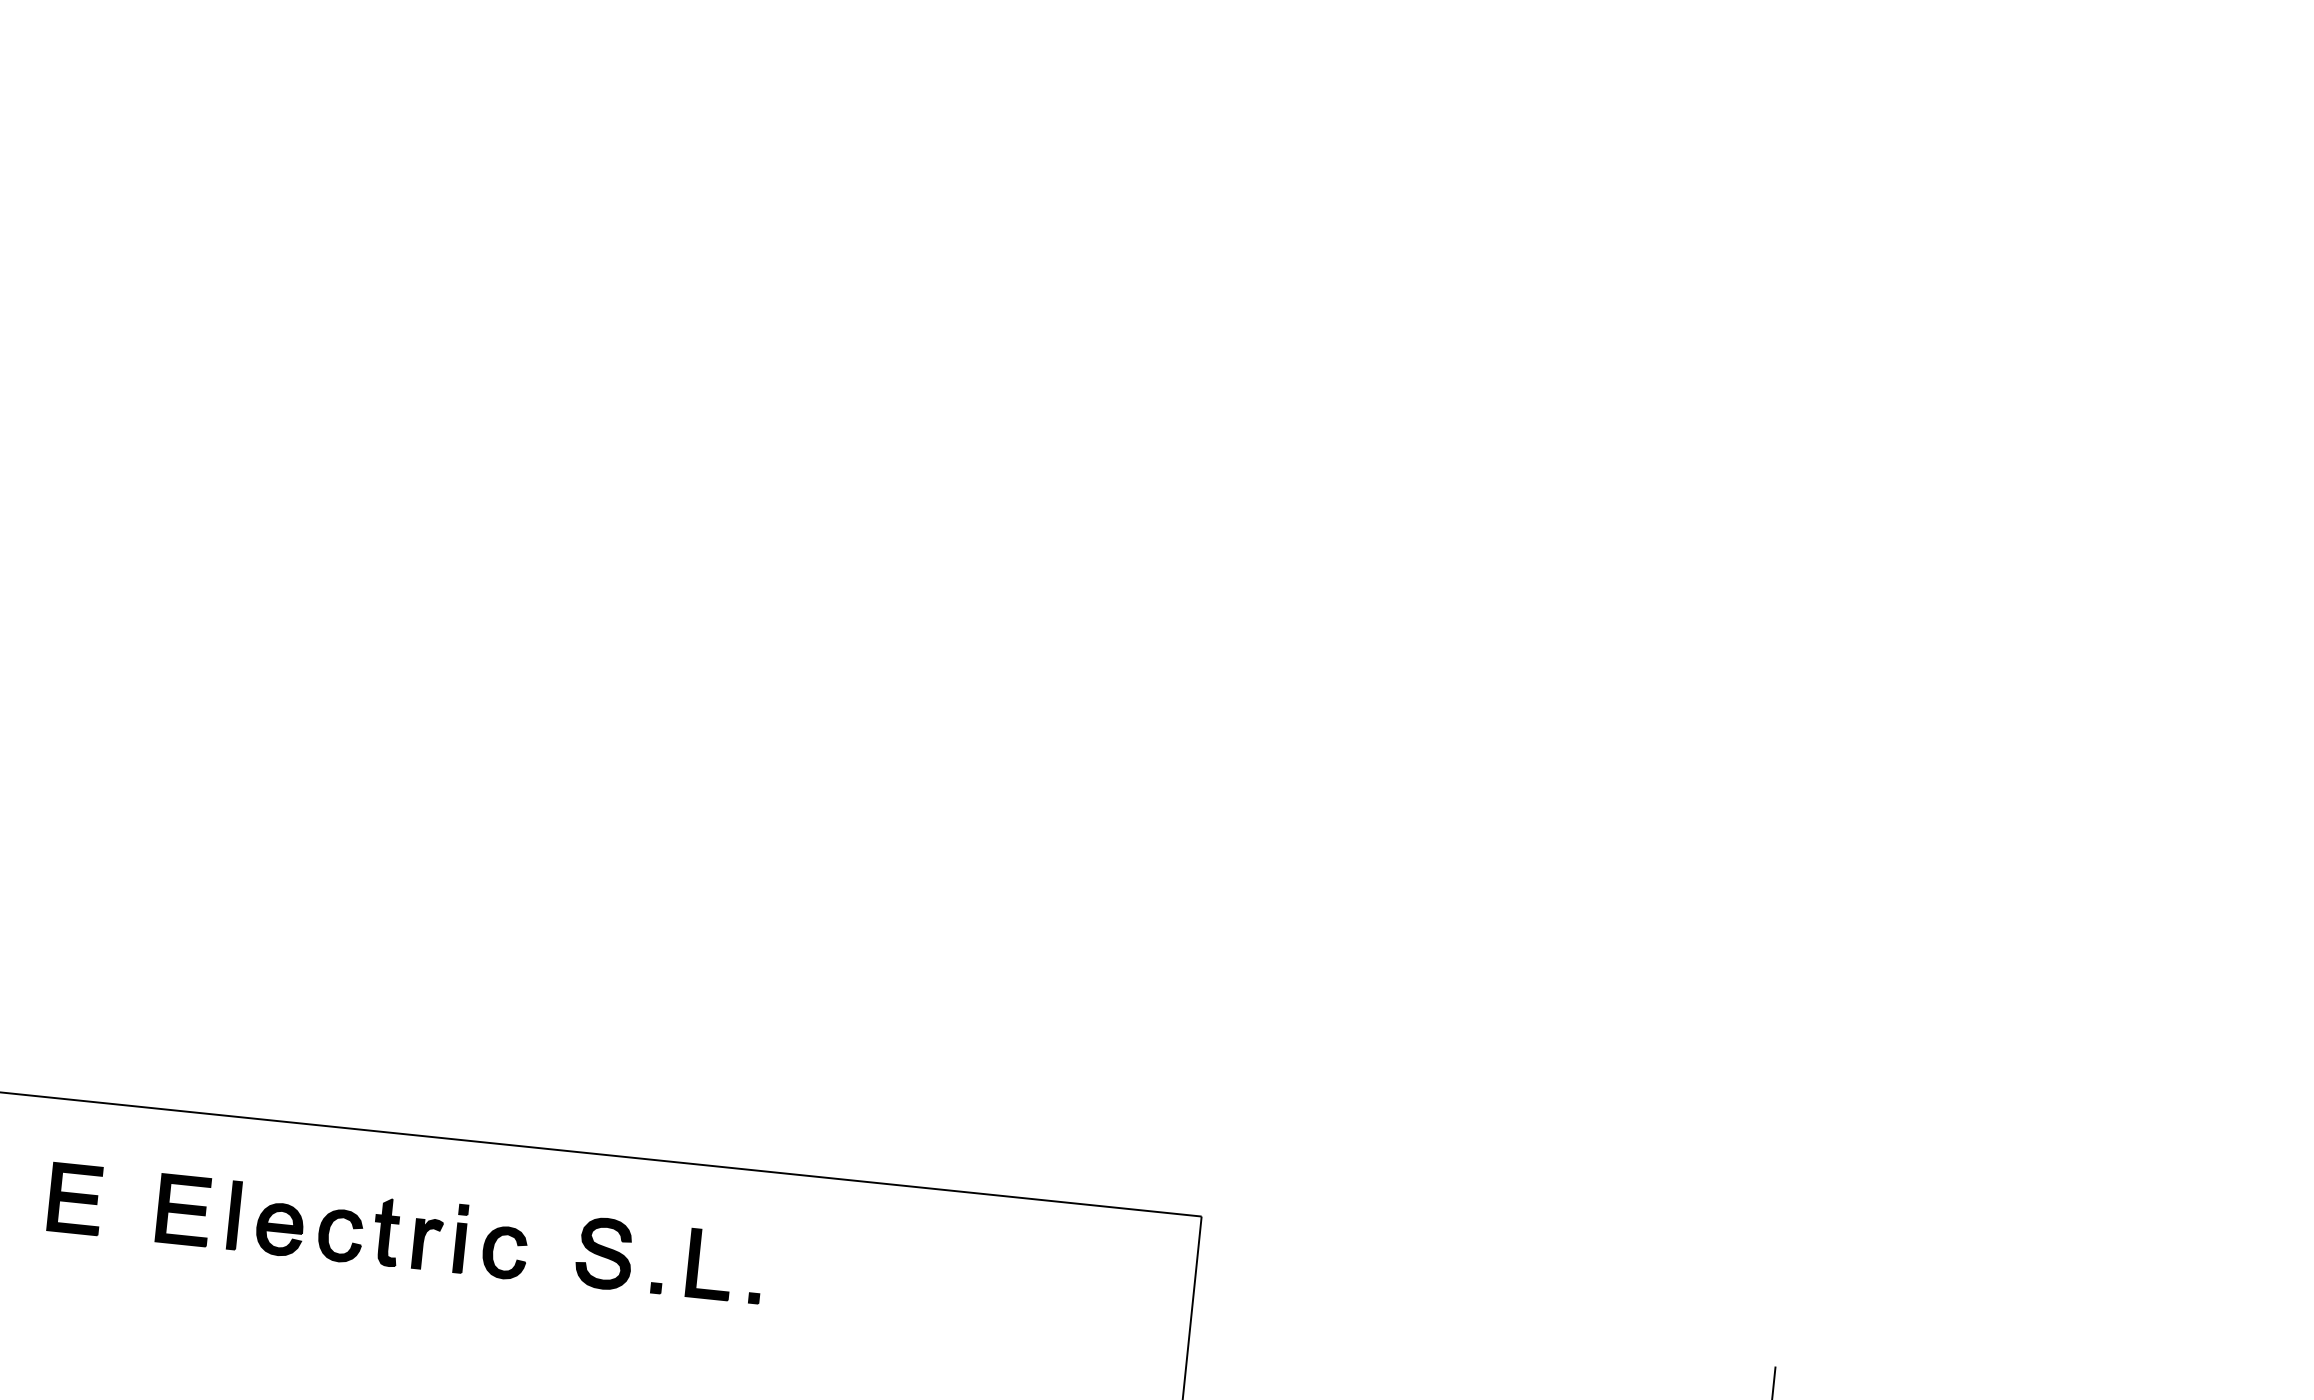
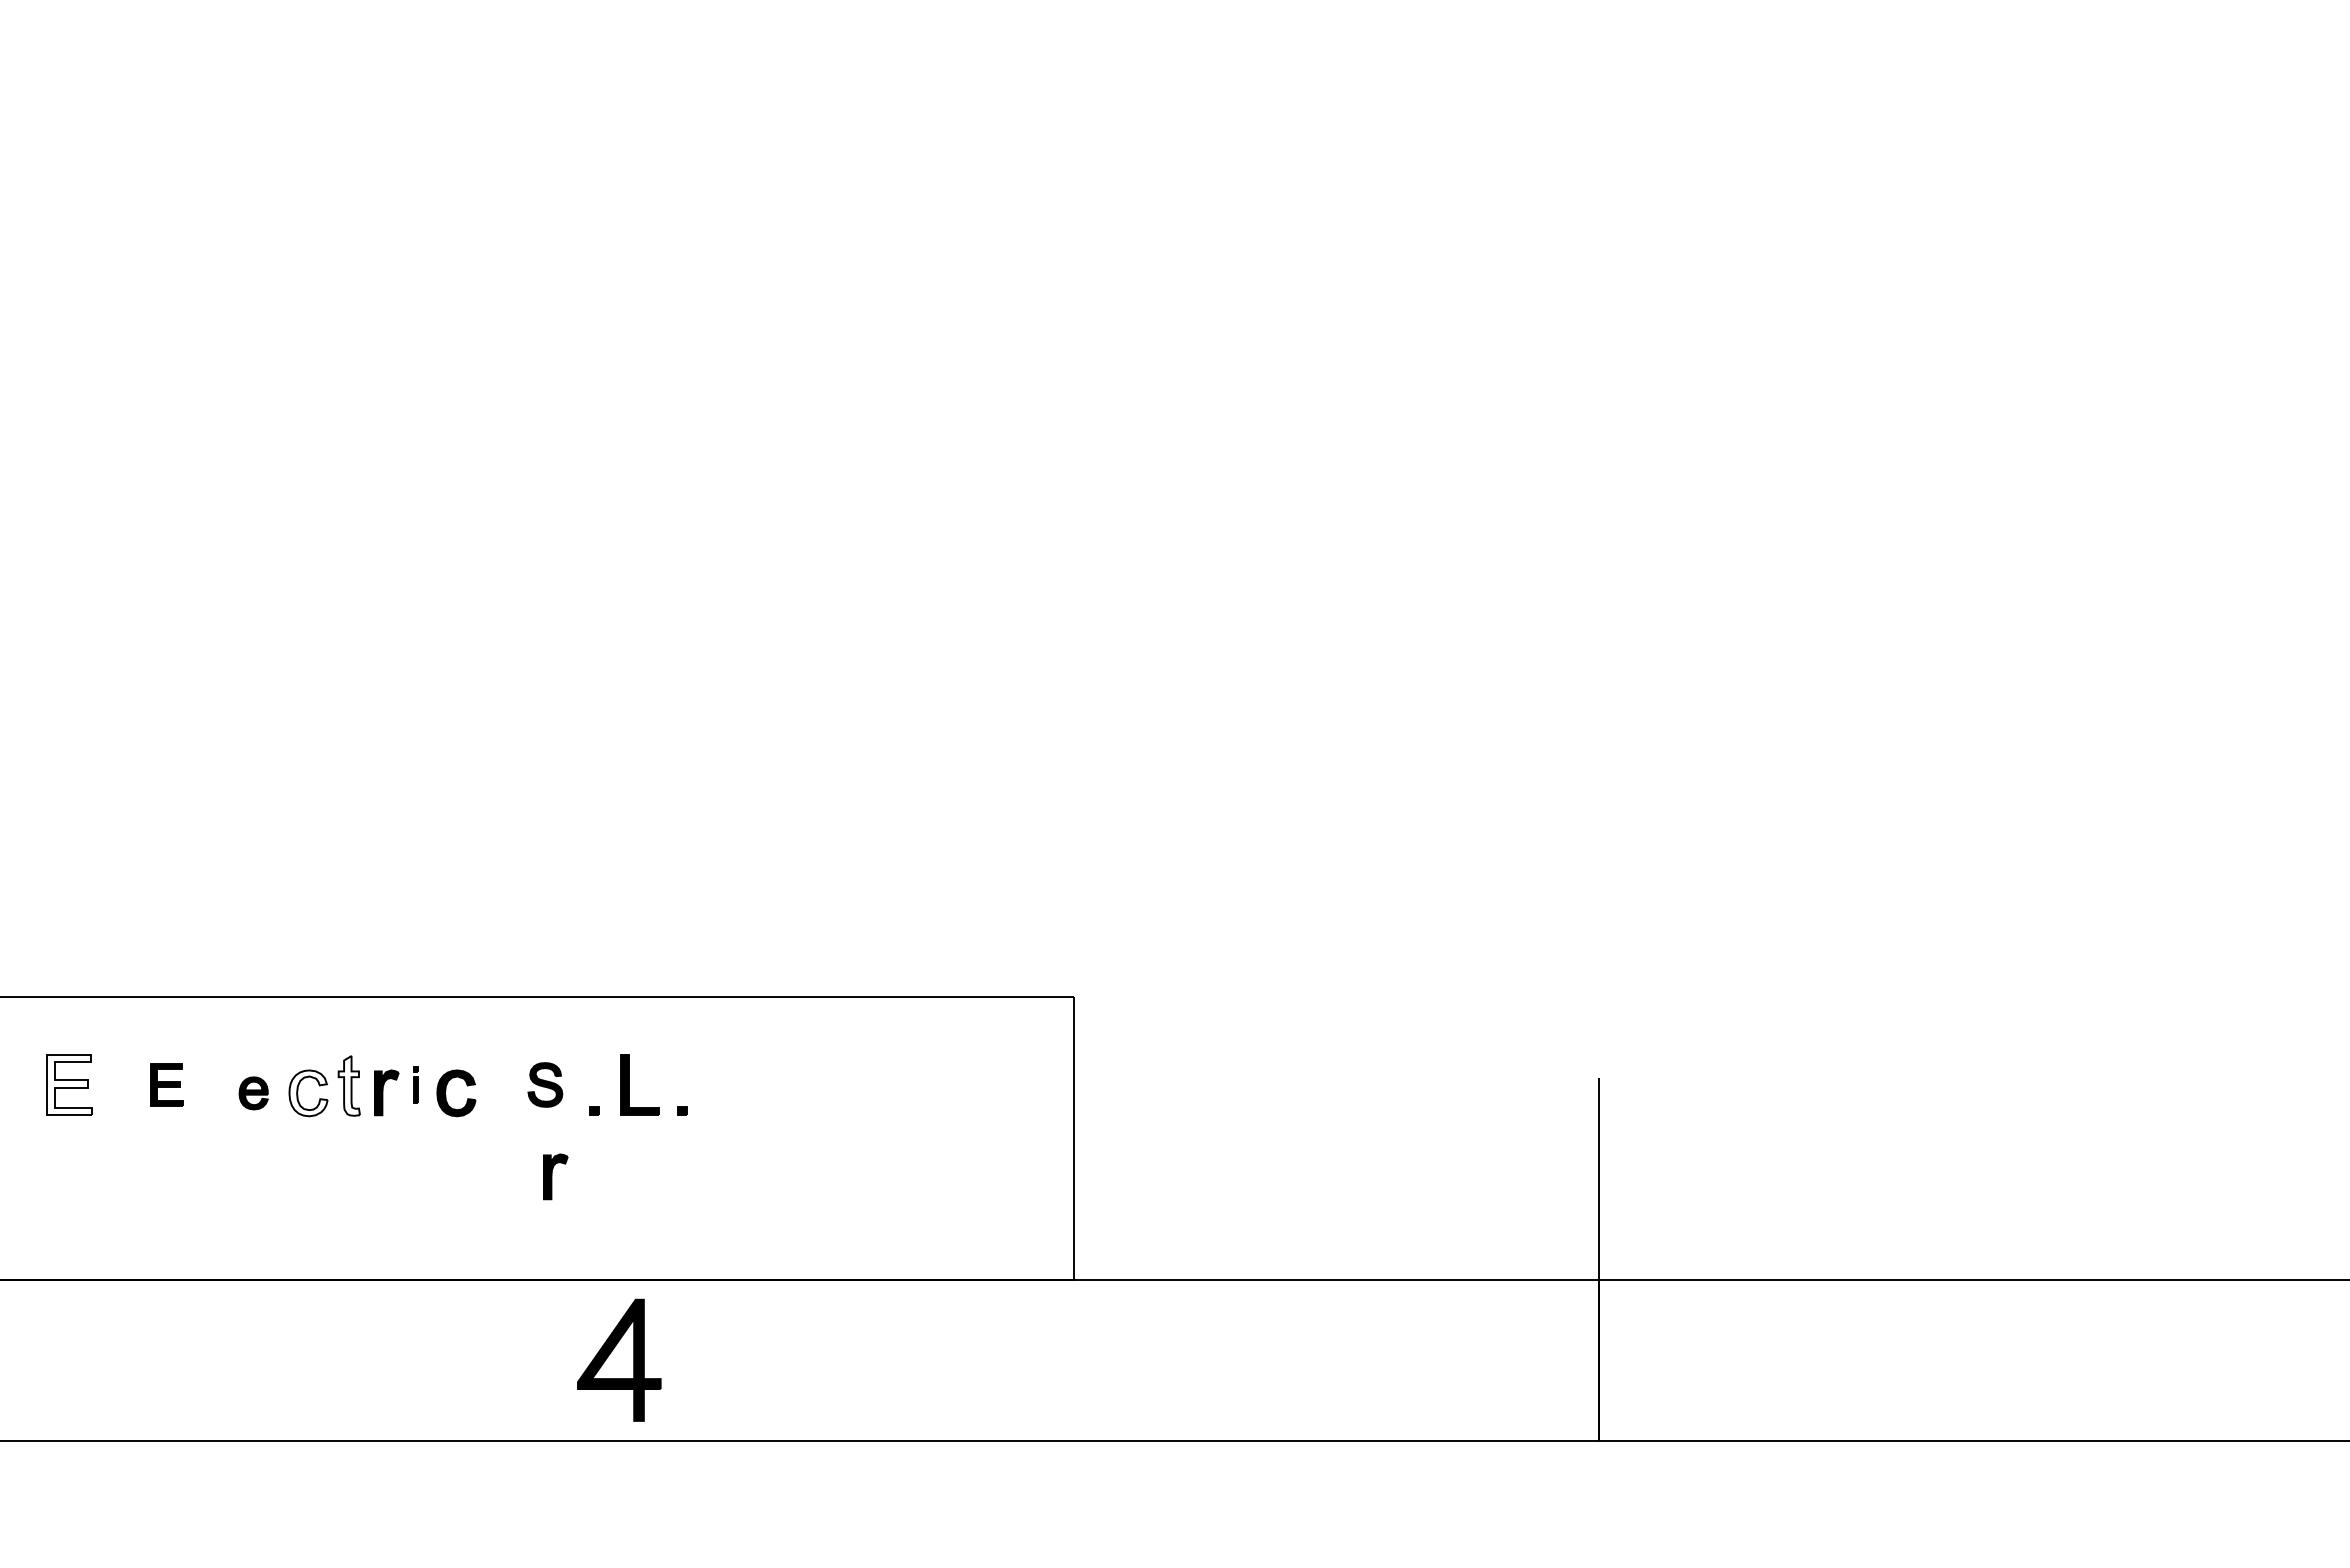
fill: (74, 1198) -> (68, 1084), removed
part: (183, 1209) -> (166, 1084), size x0.7
part: (233, 1214) -> (211, 1084), removed
part: (279, 1229) -> (253, 1093), size x0.7
fill: (386, 1231) -> (349, 1085), removed
fill: (340, 1236) -> (308, 1093), removed
part: (460, 1238) -> (415, 1084), size x0.6
part: (604, 1253) -> (545, 1084), size x0.7
part: (605, 1356) -> (555, 1176), added

